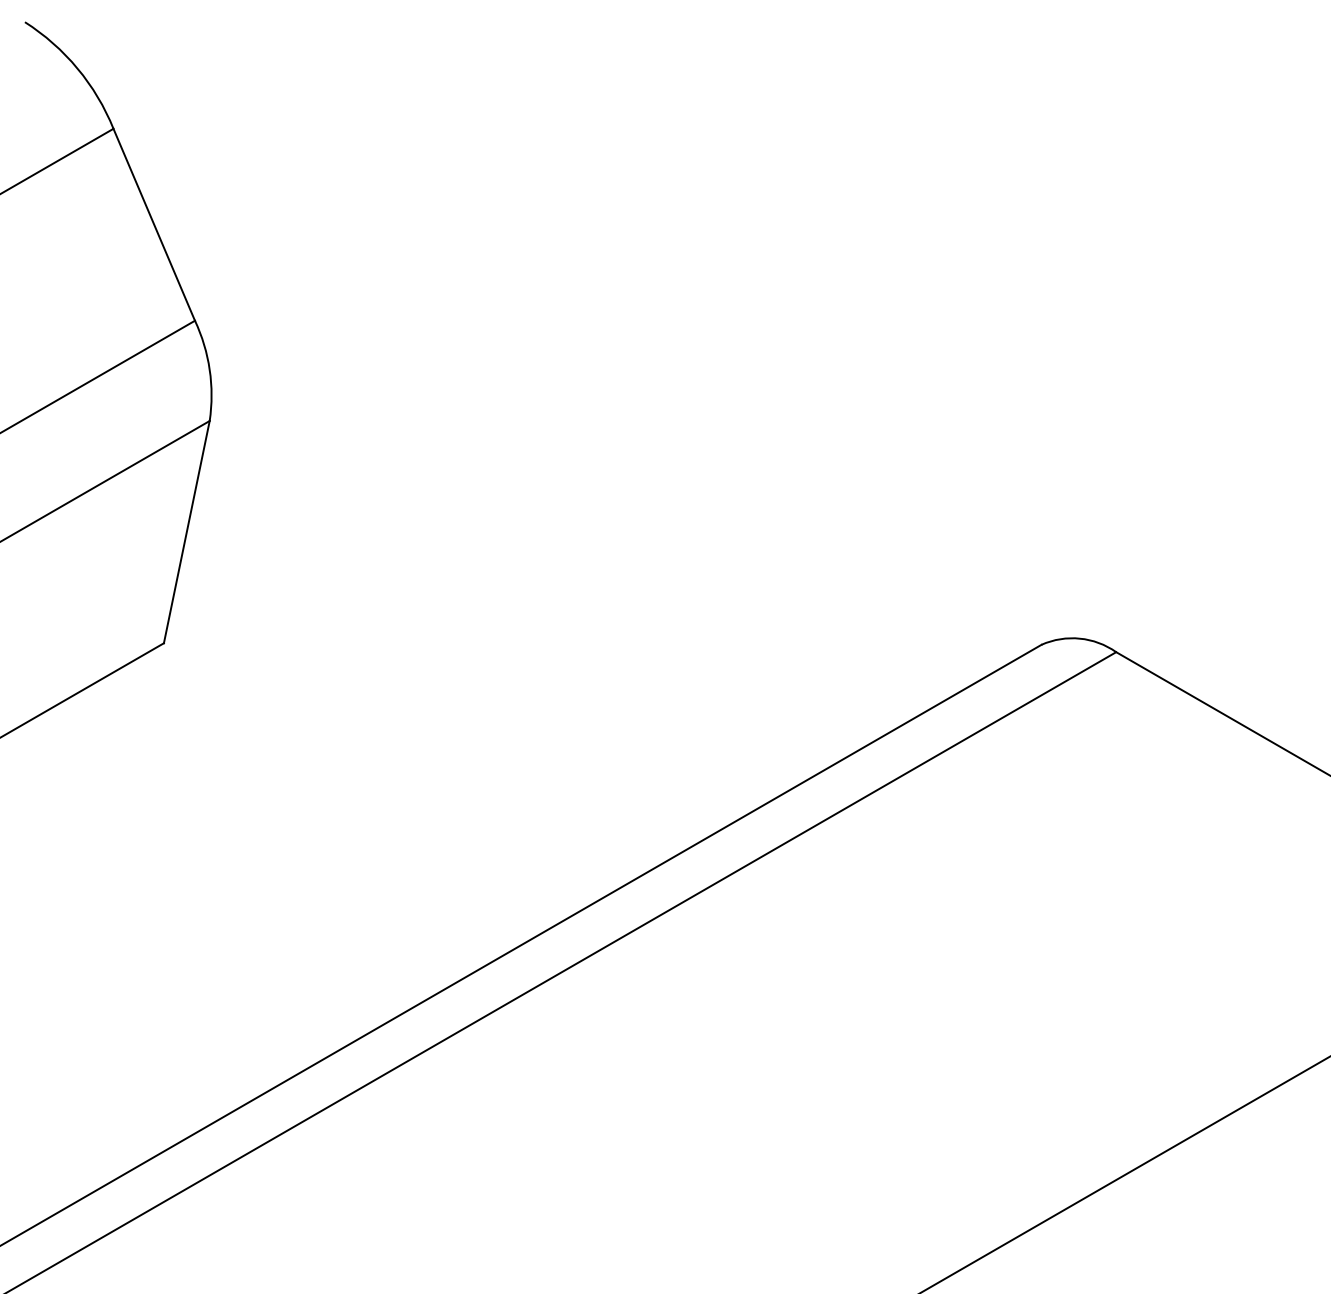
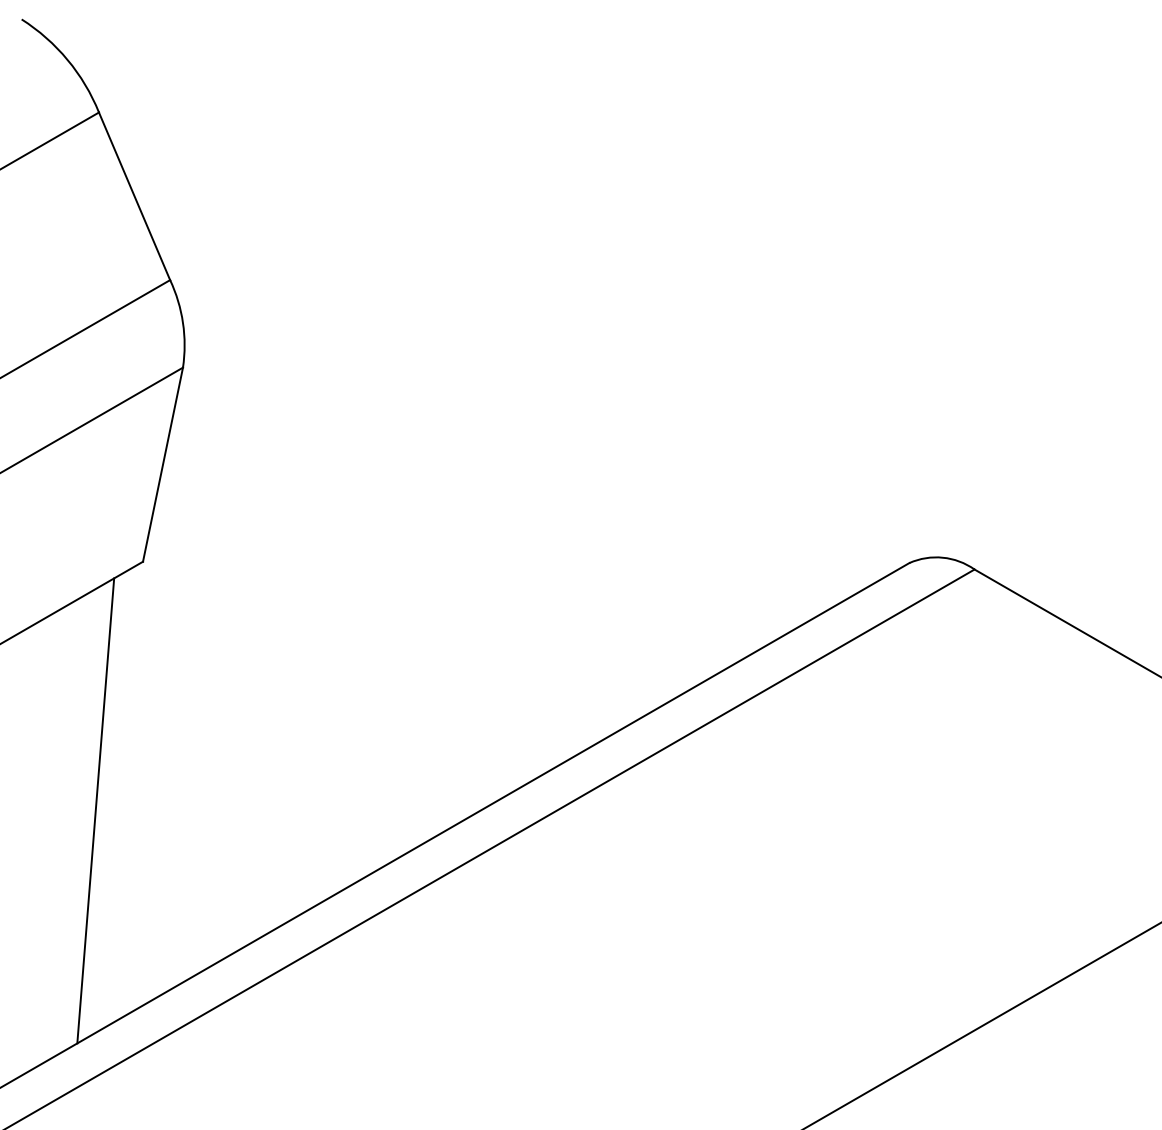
line: (109, 928) -> (95, 810), added

